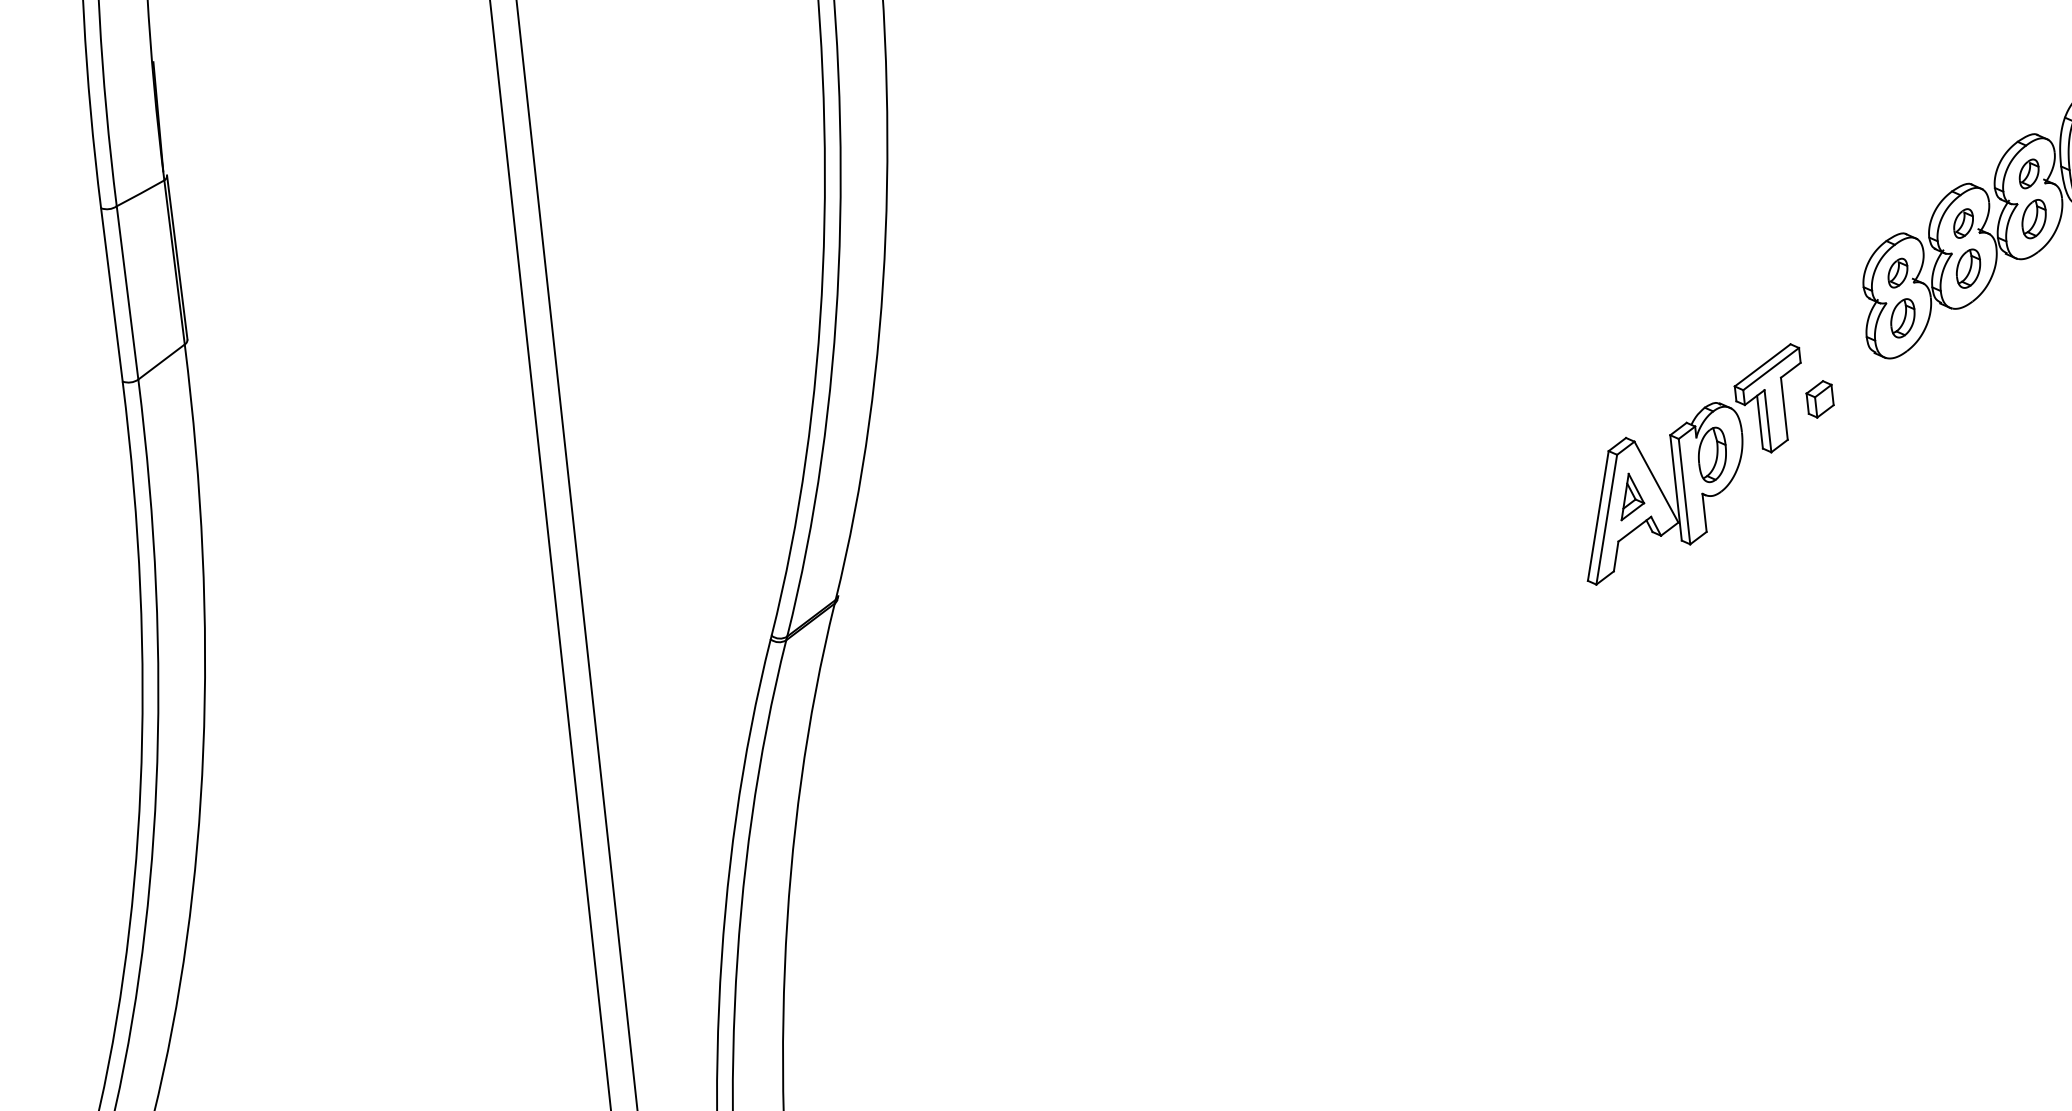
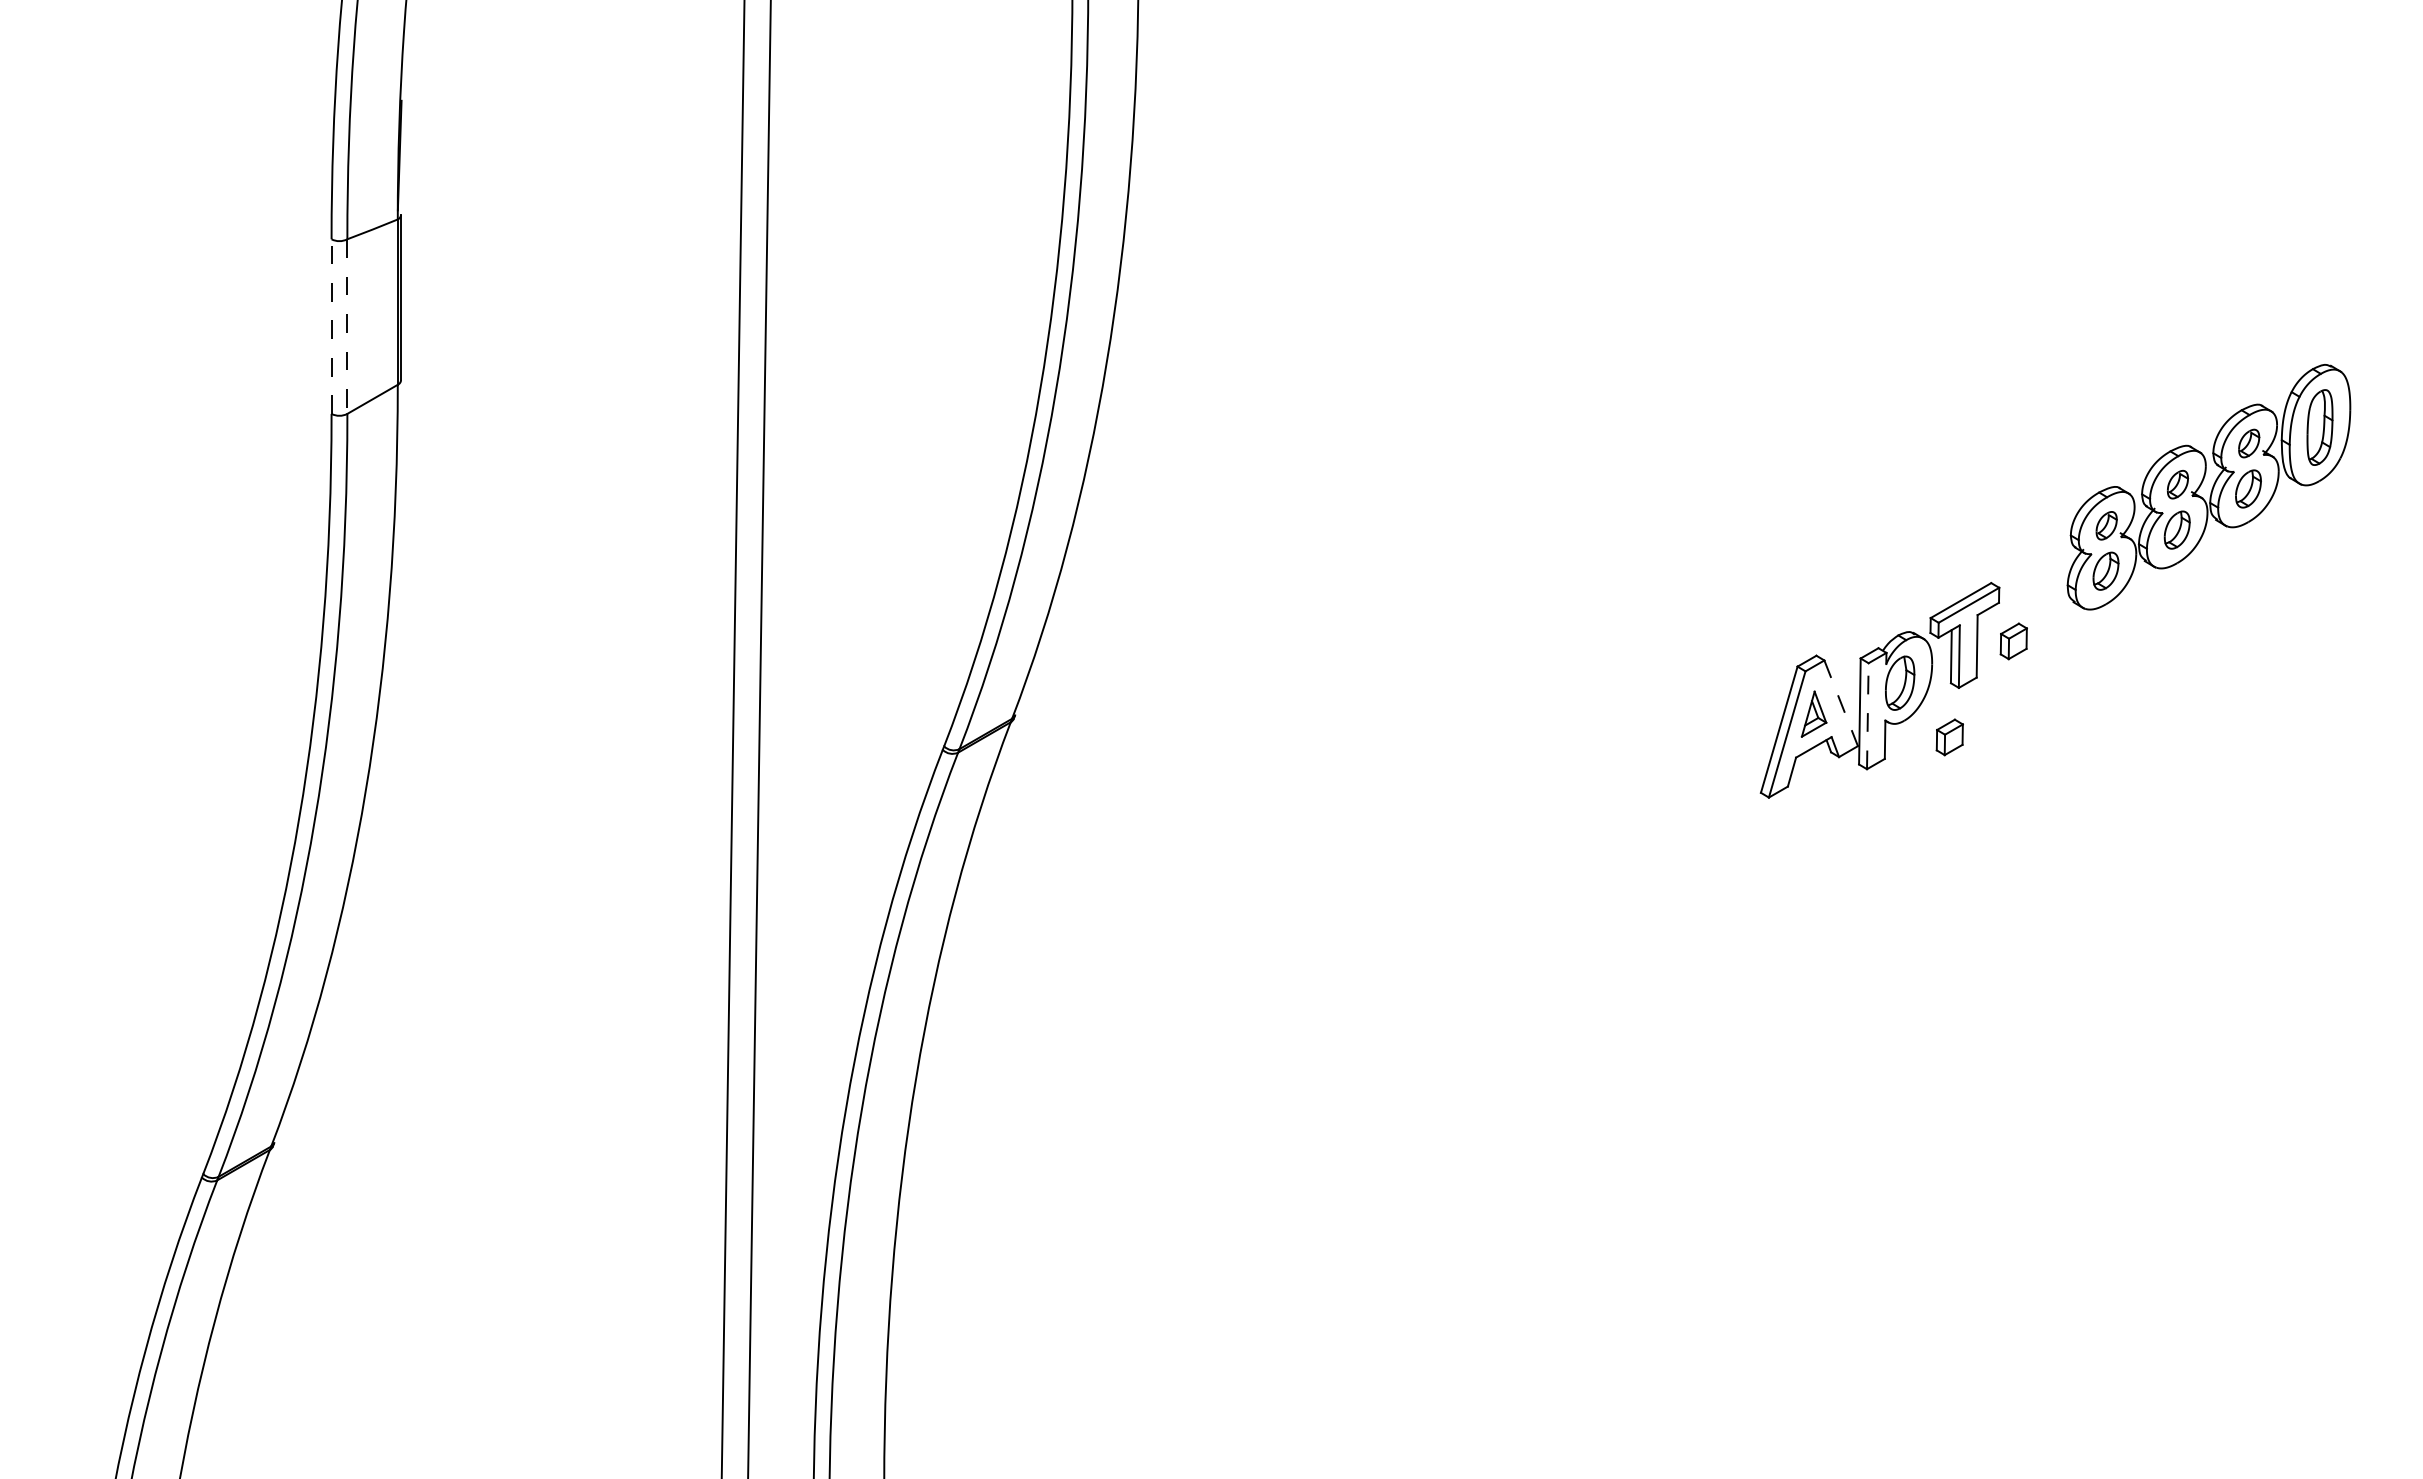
line: (127, 293) -> (347, 327), solid -> dashed
line: (111, 294) -> (331, 326), solid -> dashed
line: (1656, 482) -> (1841, 703), solid -> dashed
line: (1684, 490) -> (1867, 715), solid -> dashed
part: (1768, 502) -> (1949, 737), added

